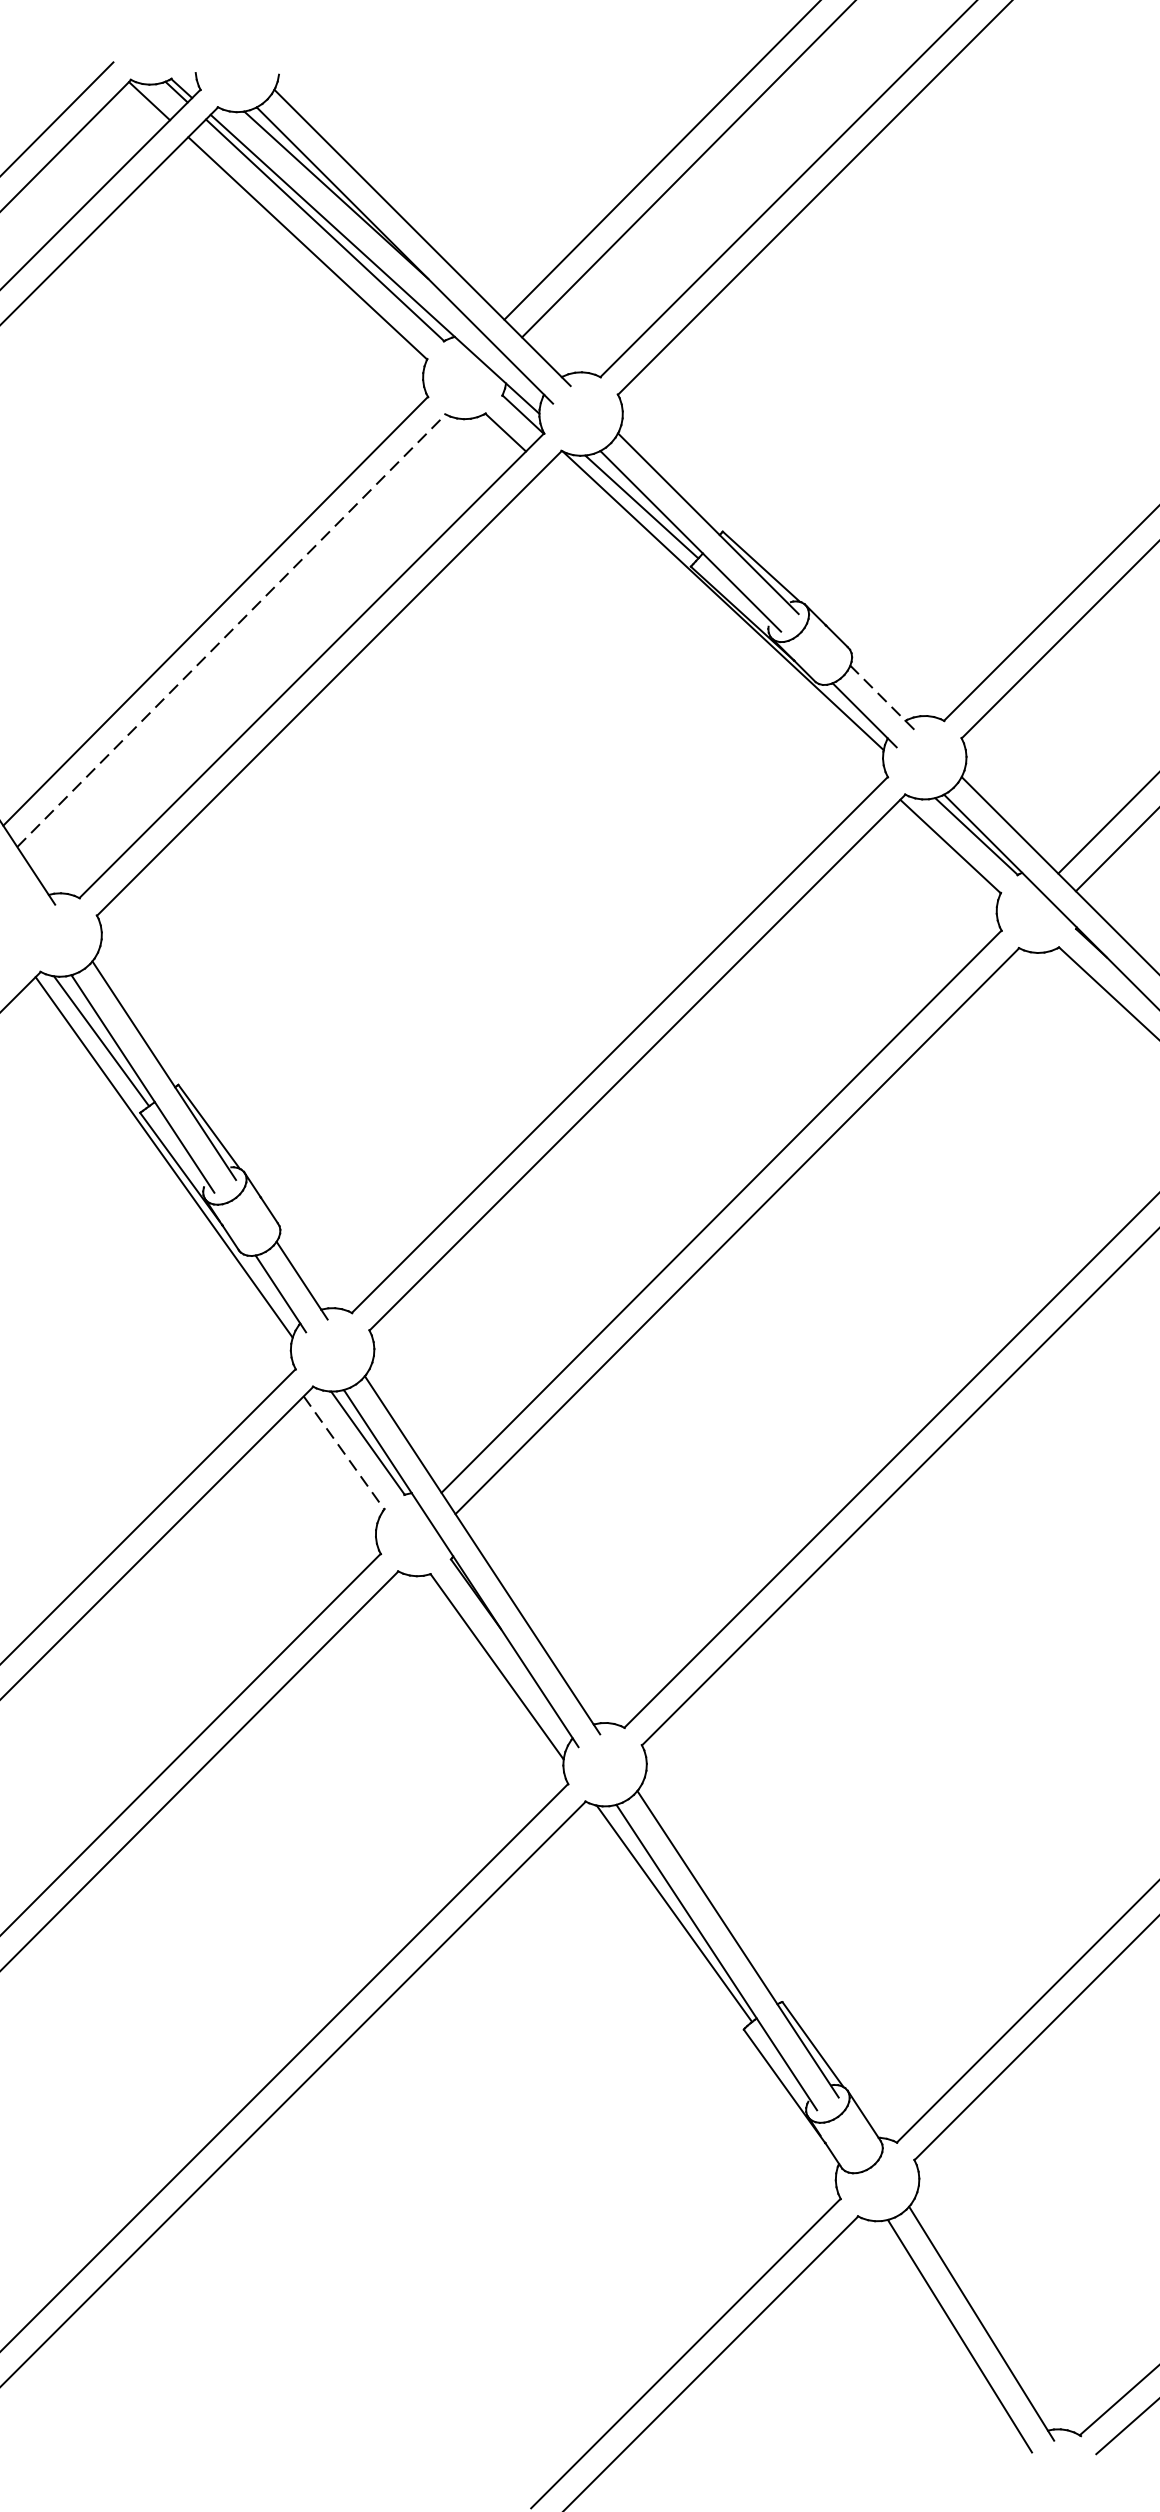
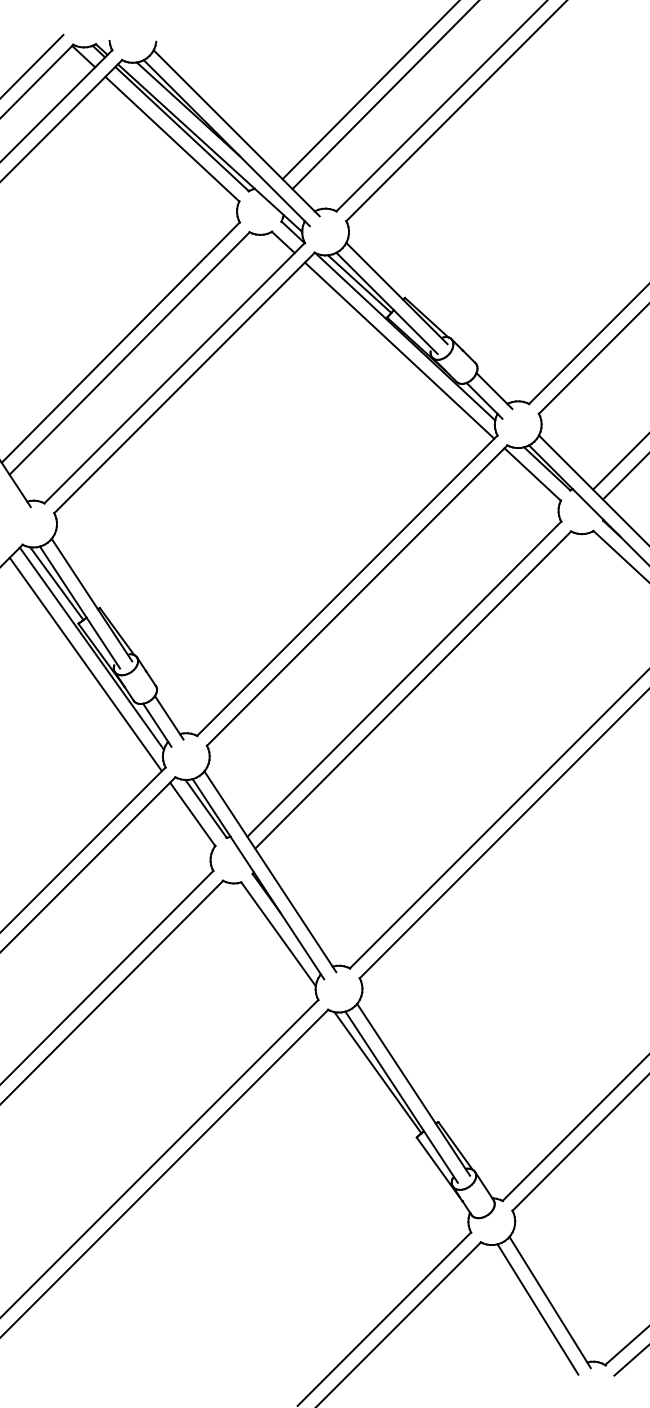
line: (712, 625) -> (399, 350), added
line: (231, 630) -> (129, 353), dashed -> solid
line: (882, 696) -> (494, 390), dashed -> solid
line: (152, 1185) -> (85, 664), added
line: (343, 1453) -> (192, 814), dashed -> solid

